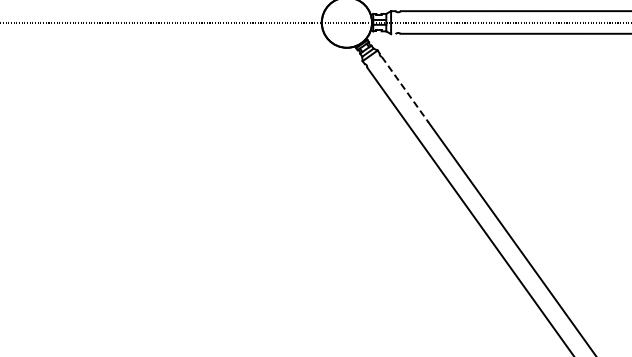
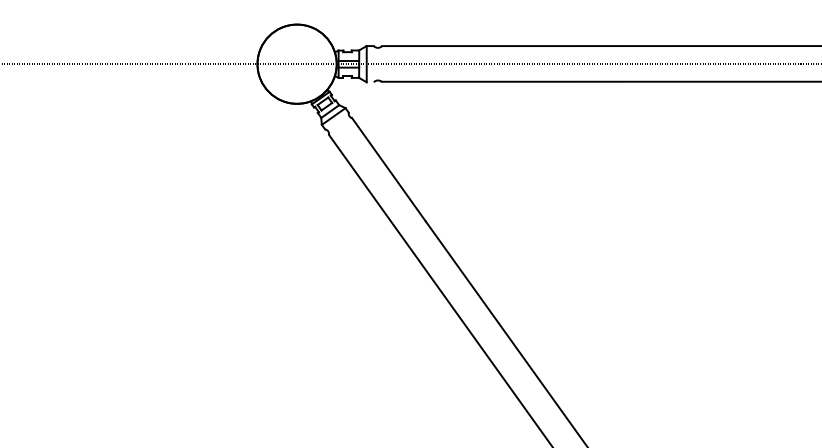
line: (405, 90) -> (389, 171), dashed -> solid

